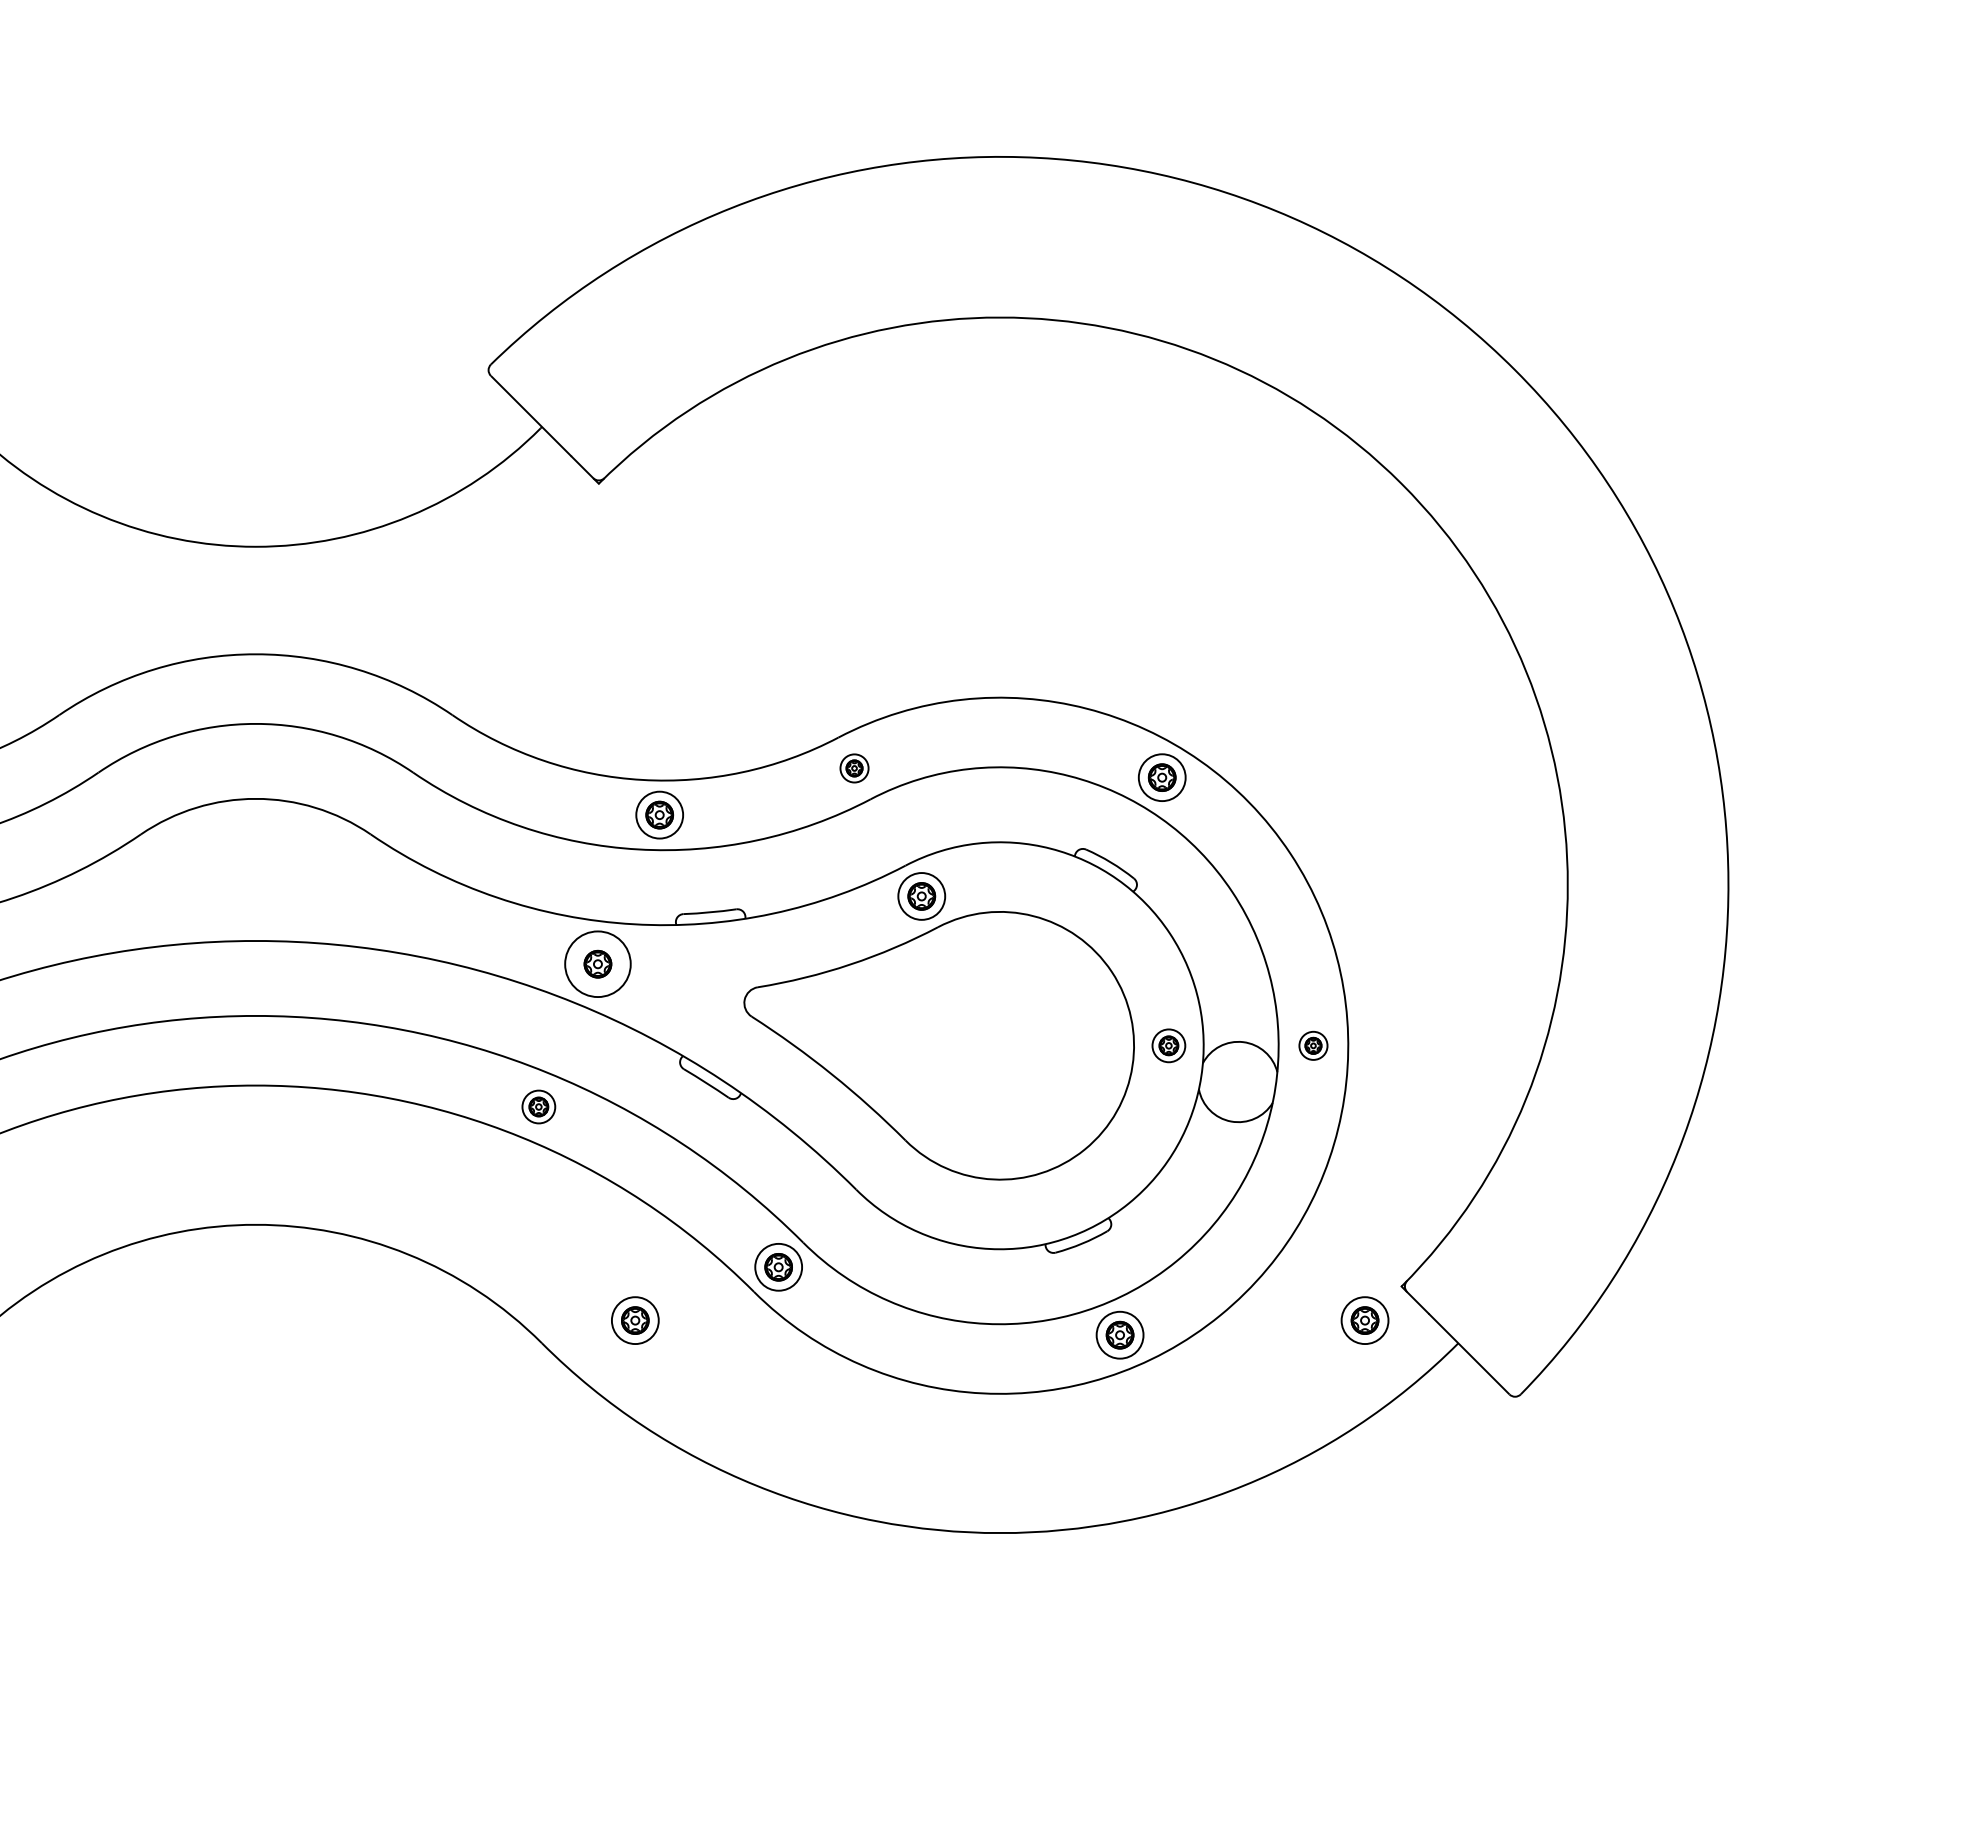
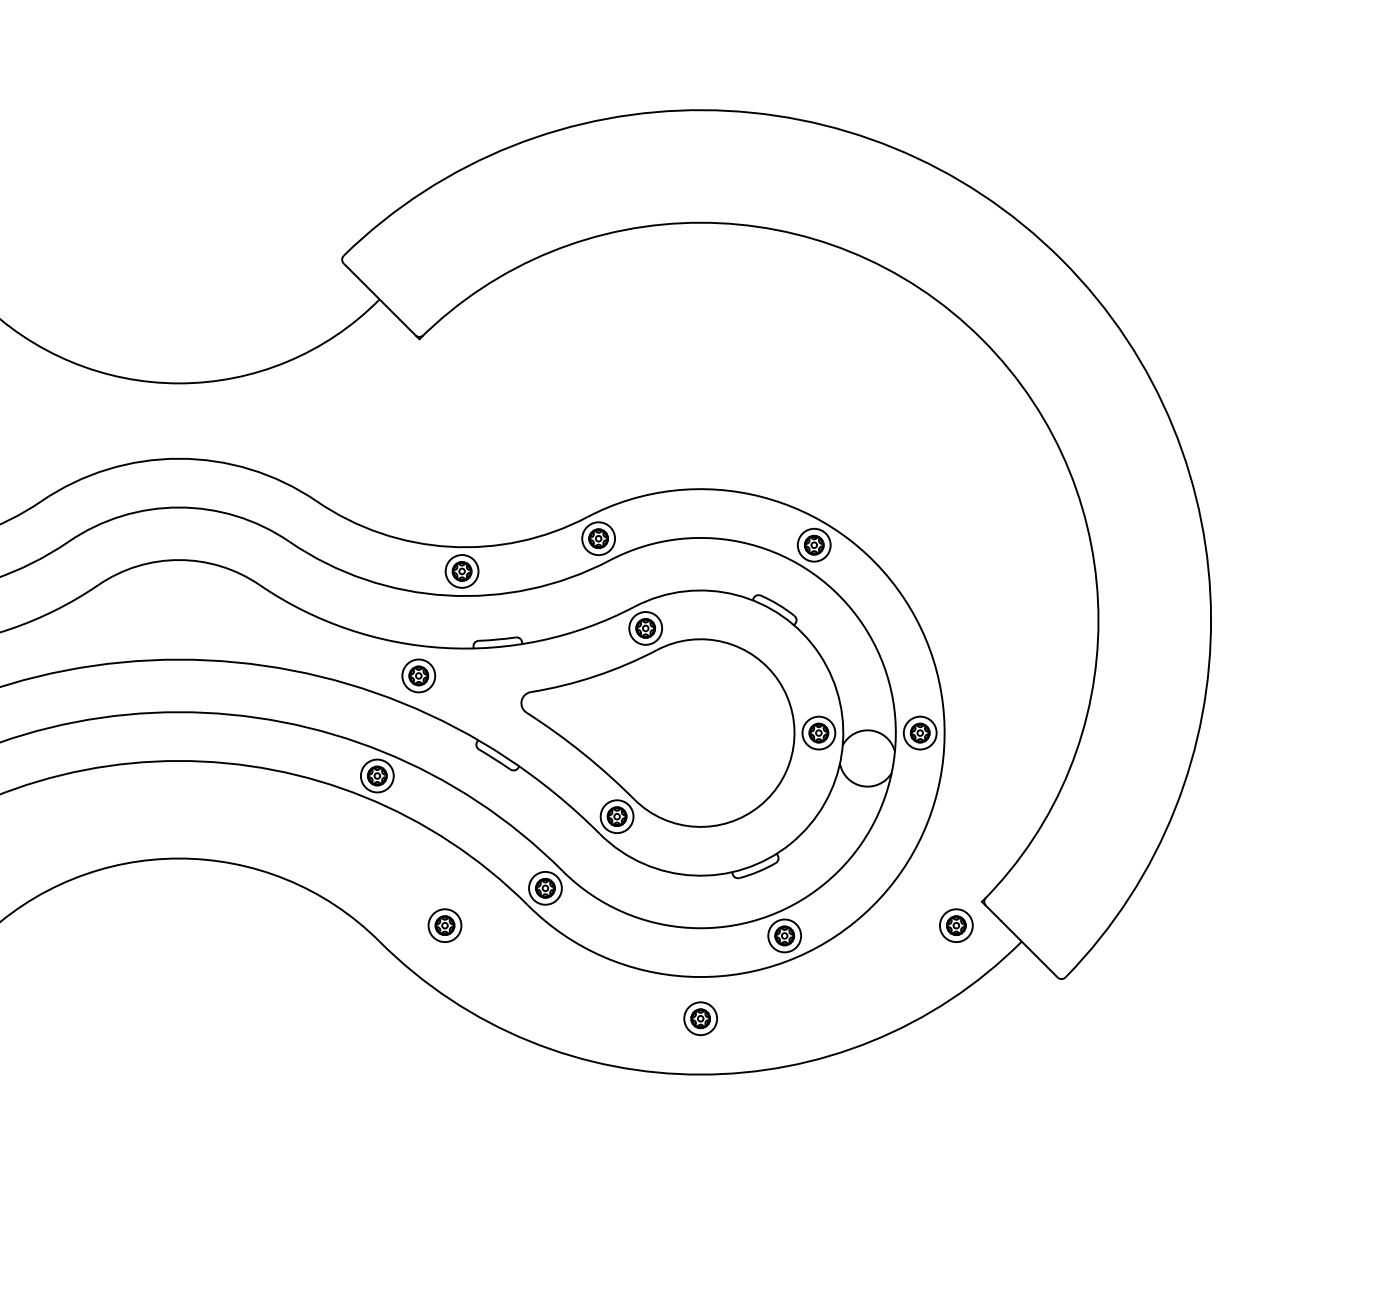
part: (854, 768) -> (598, 538), size x1.67
circle: (597, 963) -> (418, 675), size x0.71
part: (1168, 1045) -> (818, 732), size x1.43
part: (1313, 1045) -> (920, 732), size x1.67
part: (538, 1106) -> (377, 775), size x1.43
part: (880, 1164) -> (616, 816), added
part: (999, 1453) -> (700, 1018), added

